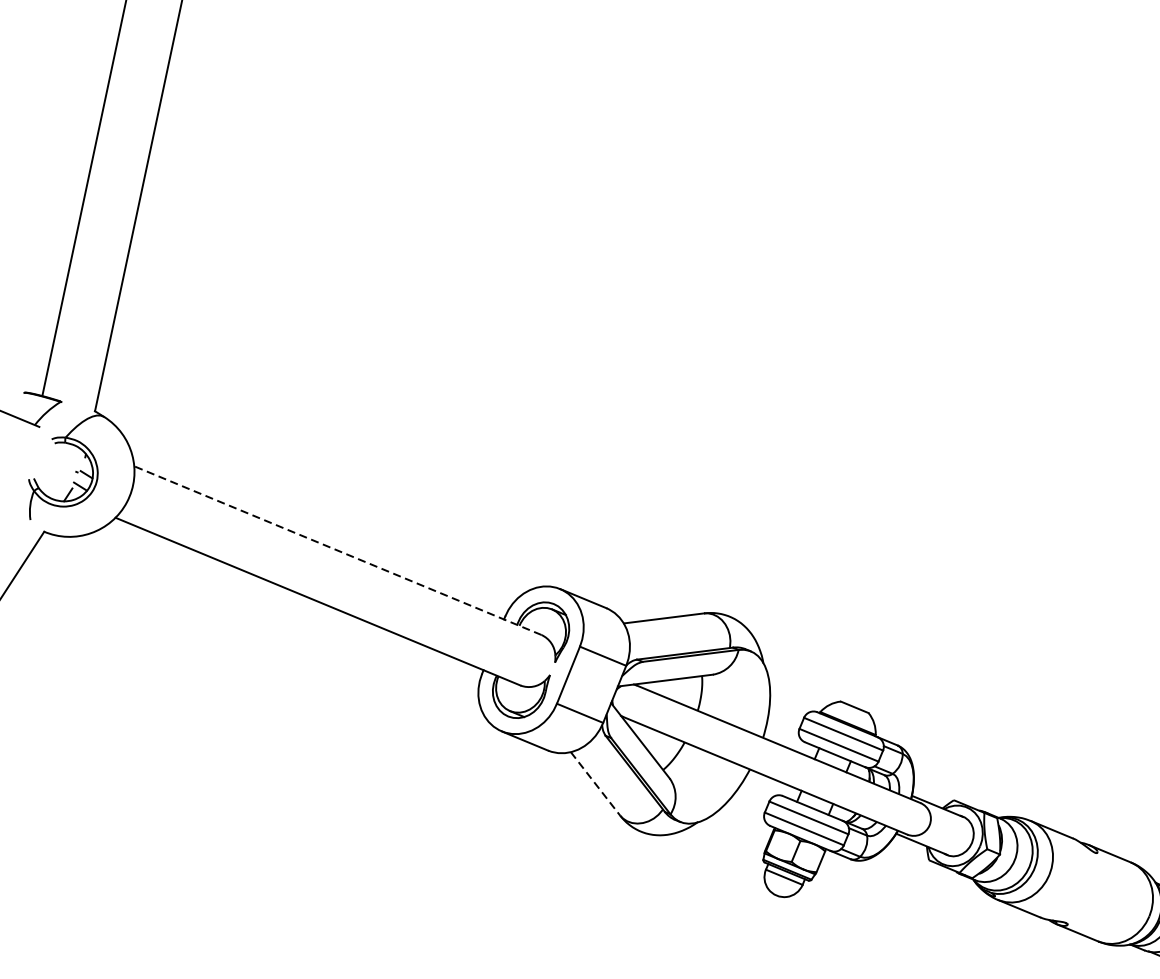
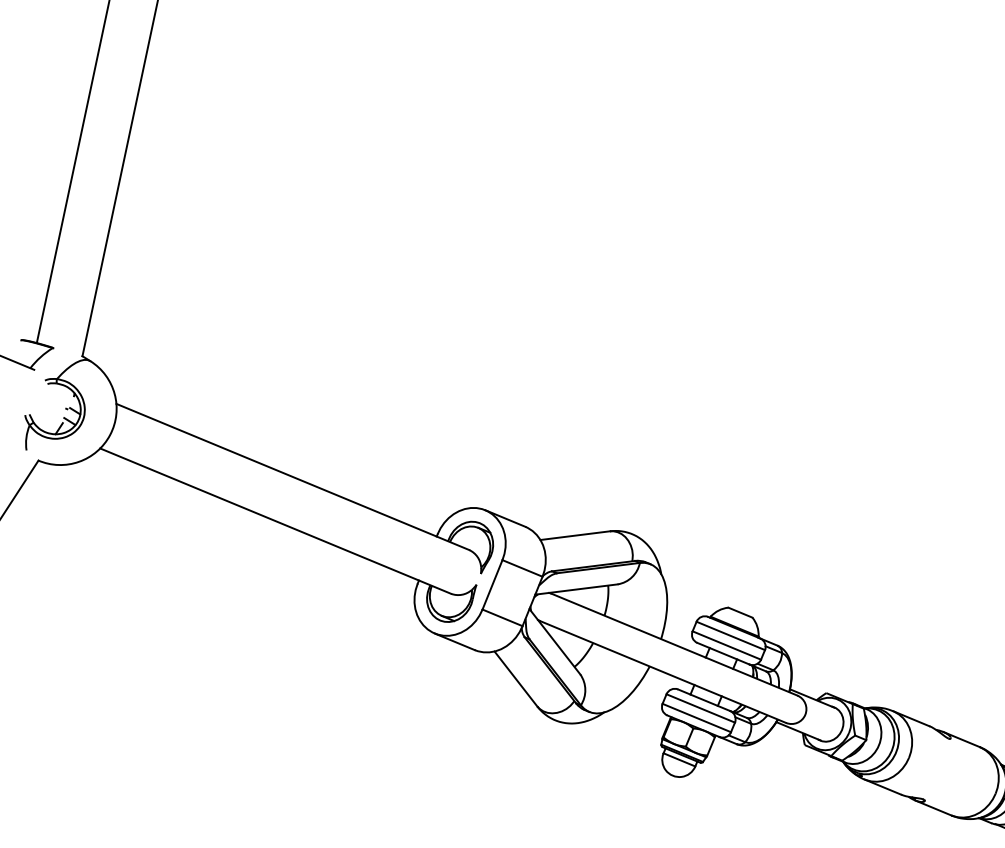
line: (337, 550) -> (292, 476), dashed -> solid
line: (595, 784) -> (515, 679), dashed -> solid

